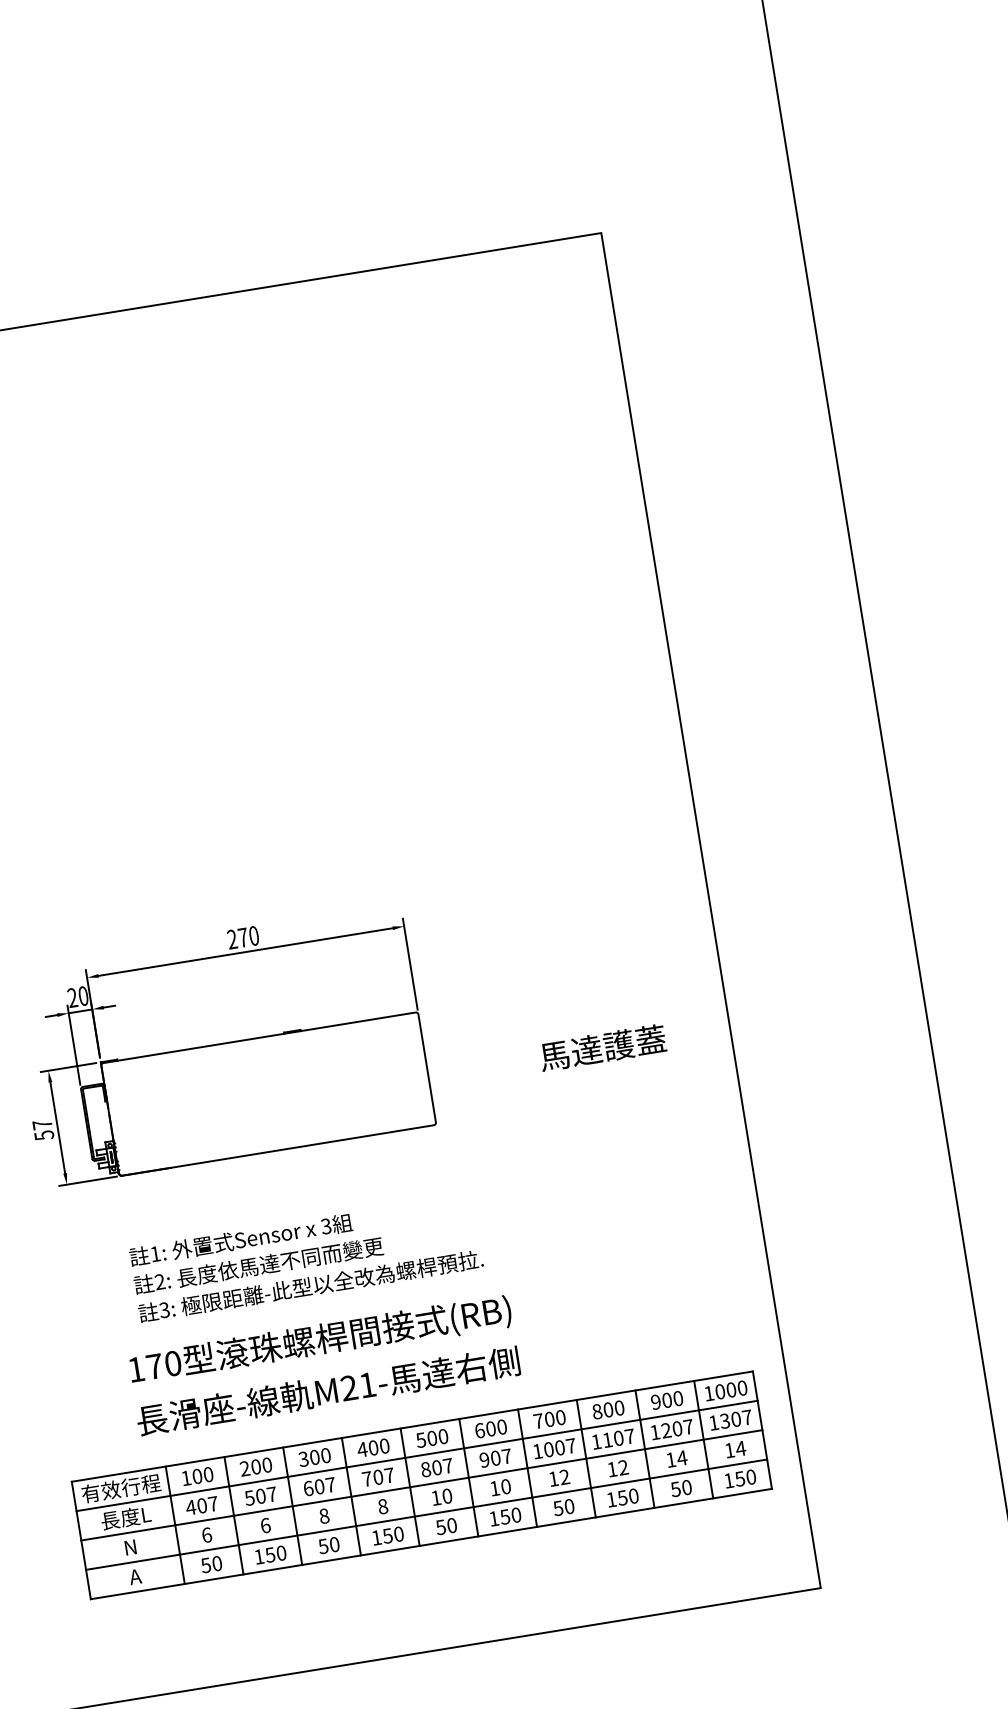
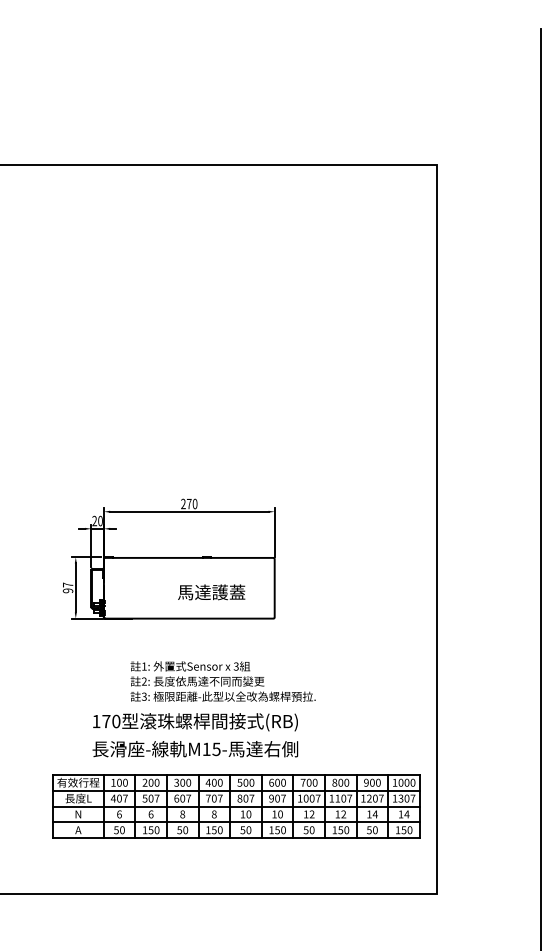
text: (602, 1048) -> (211, 592), moved
text: (43, 1134) -> (67, 590), 57 -> 97
text: (305, 1258) -> (222, 681), moved
text: (358, 1386) -> (211, 749), M21- -> M15-

